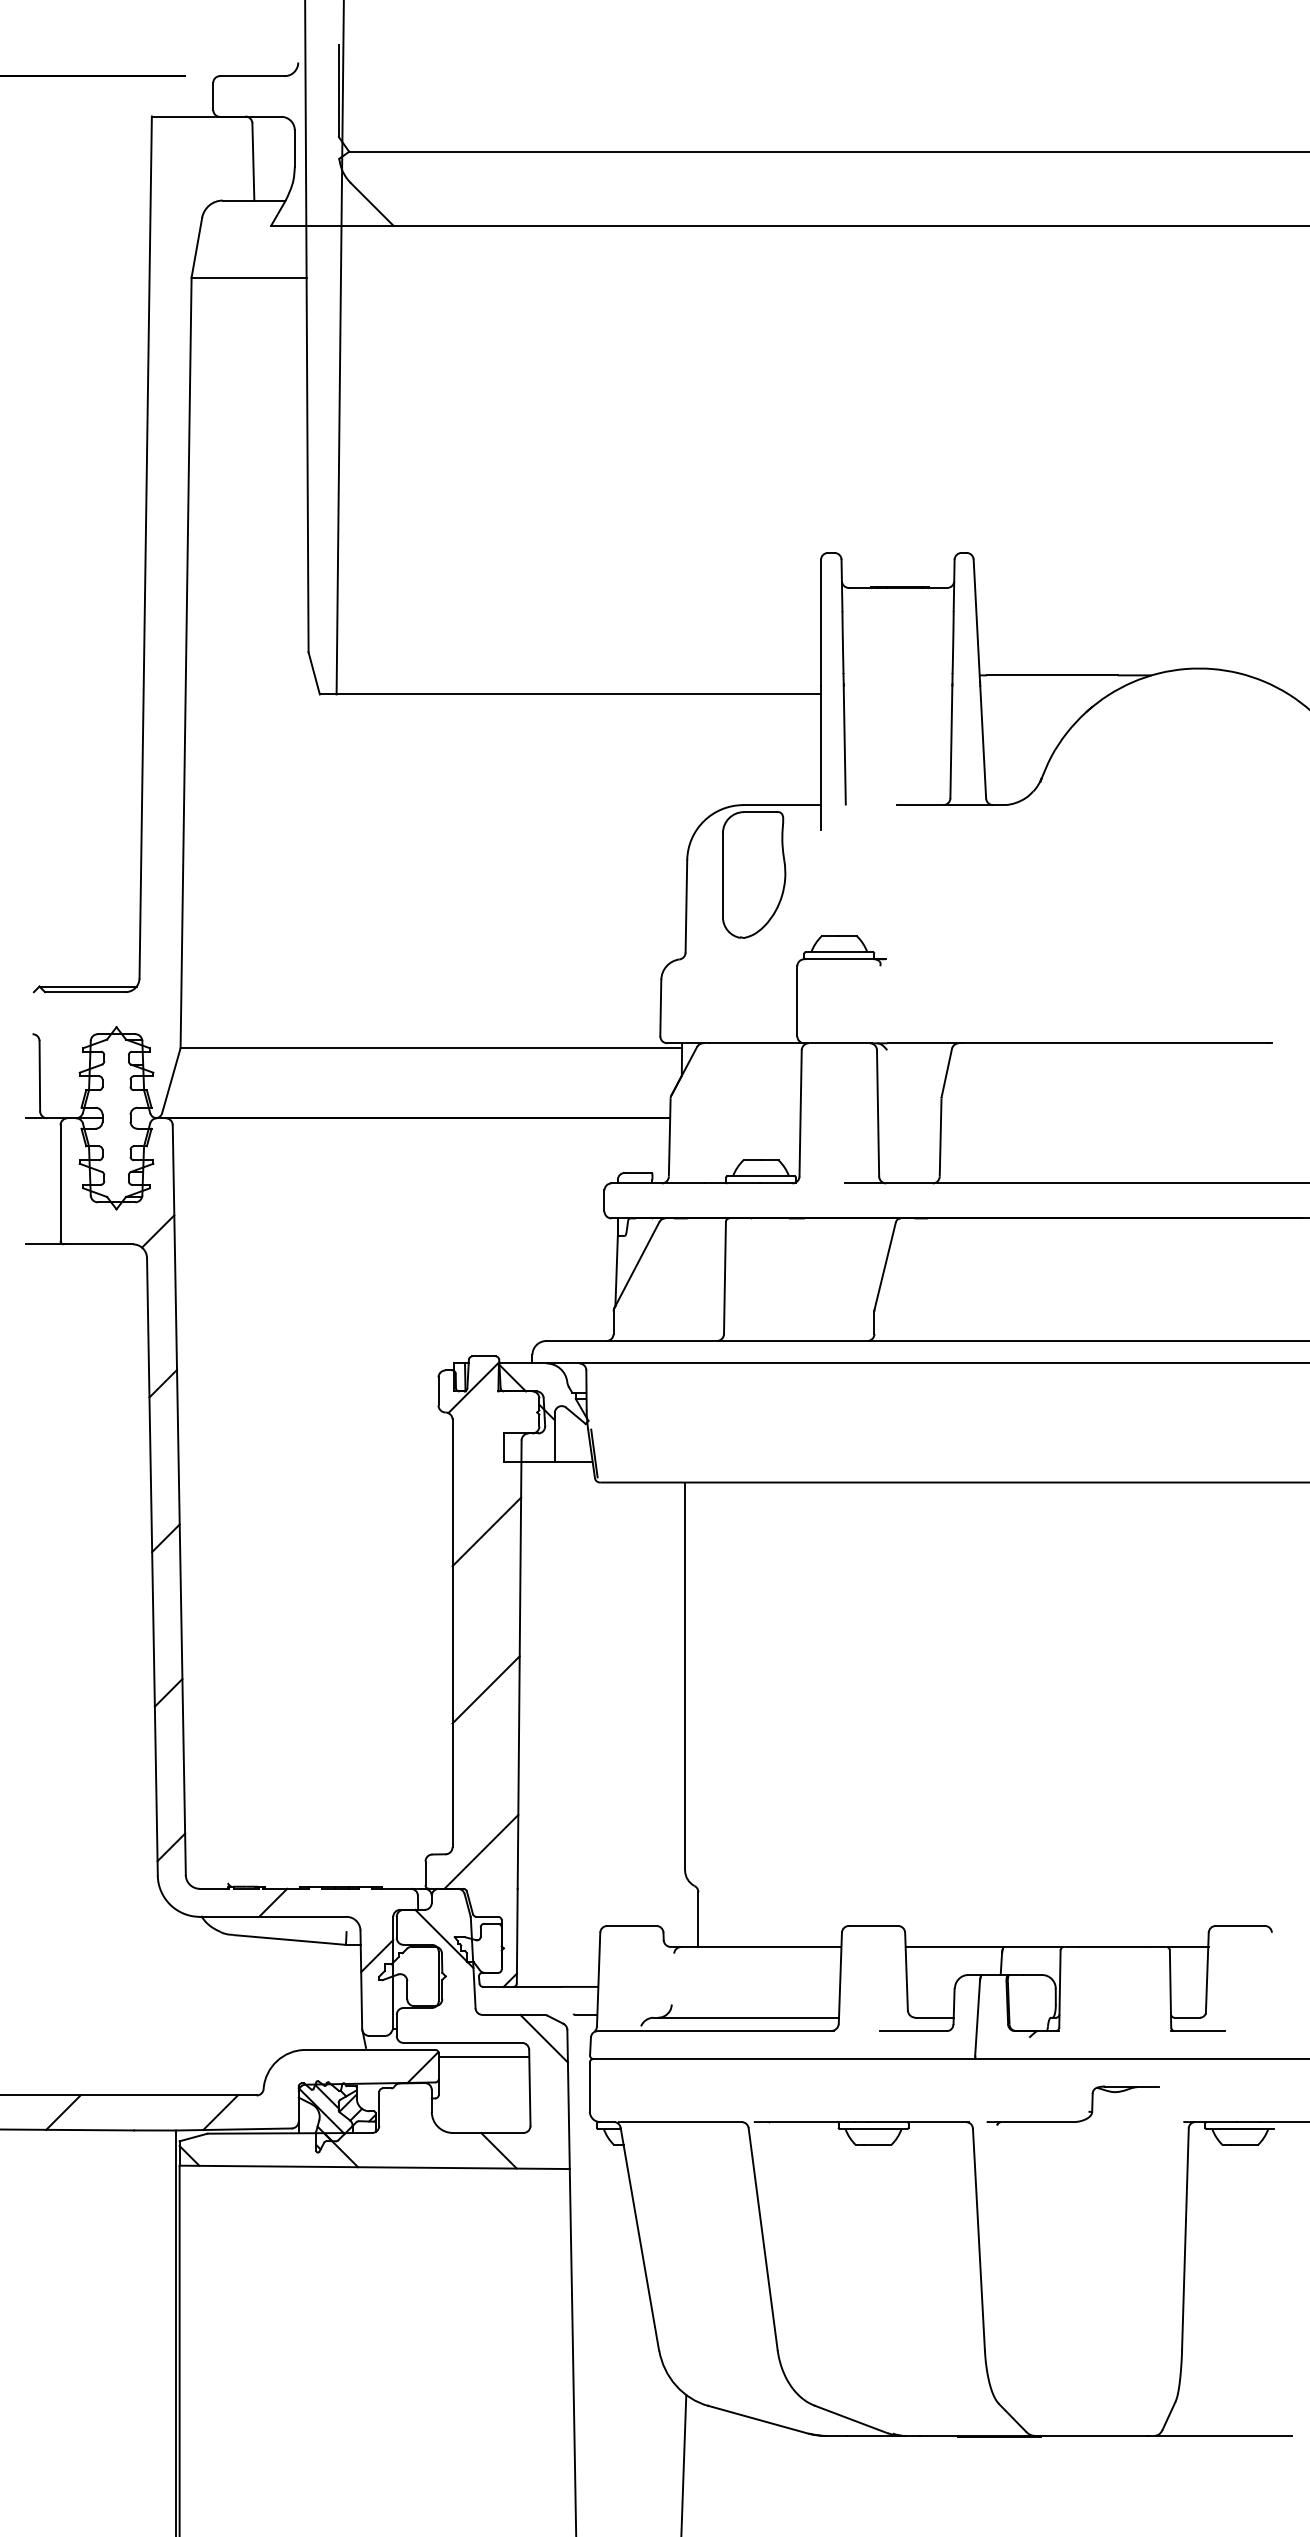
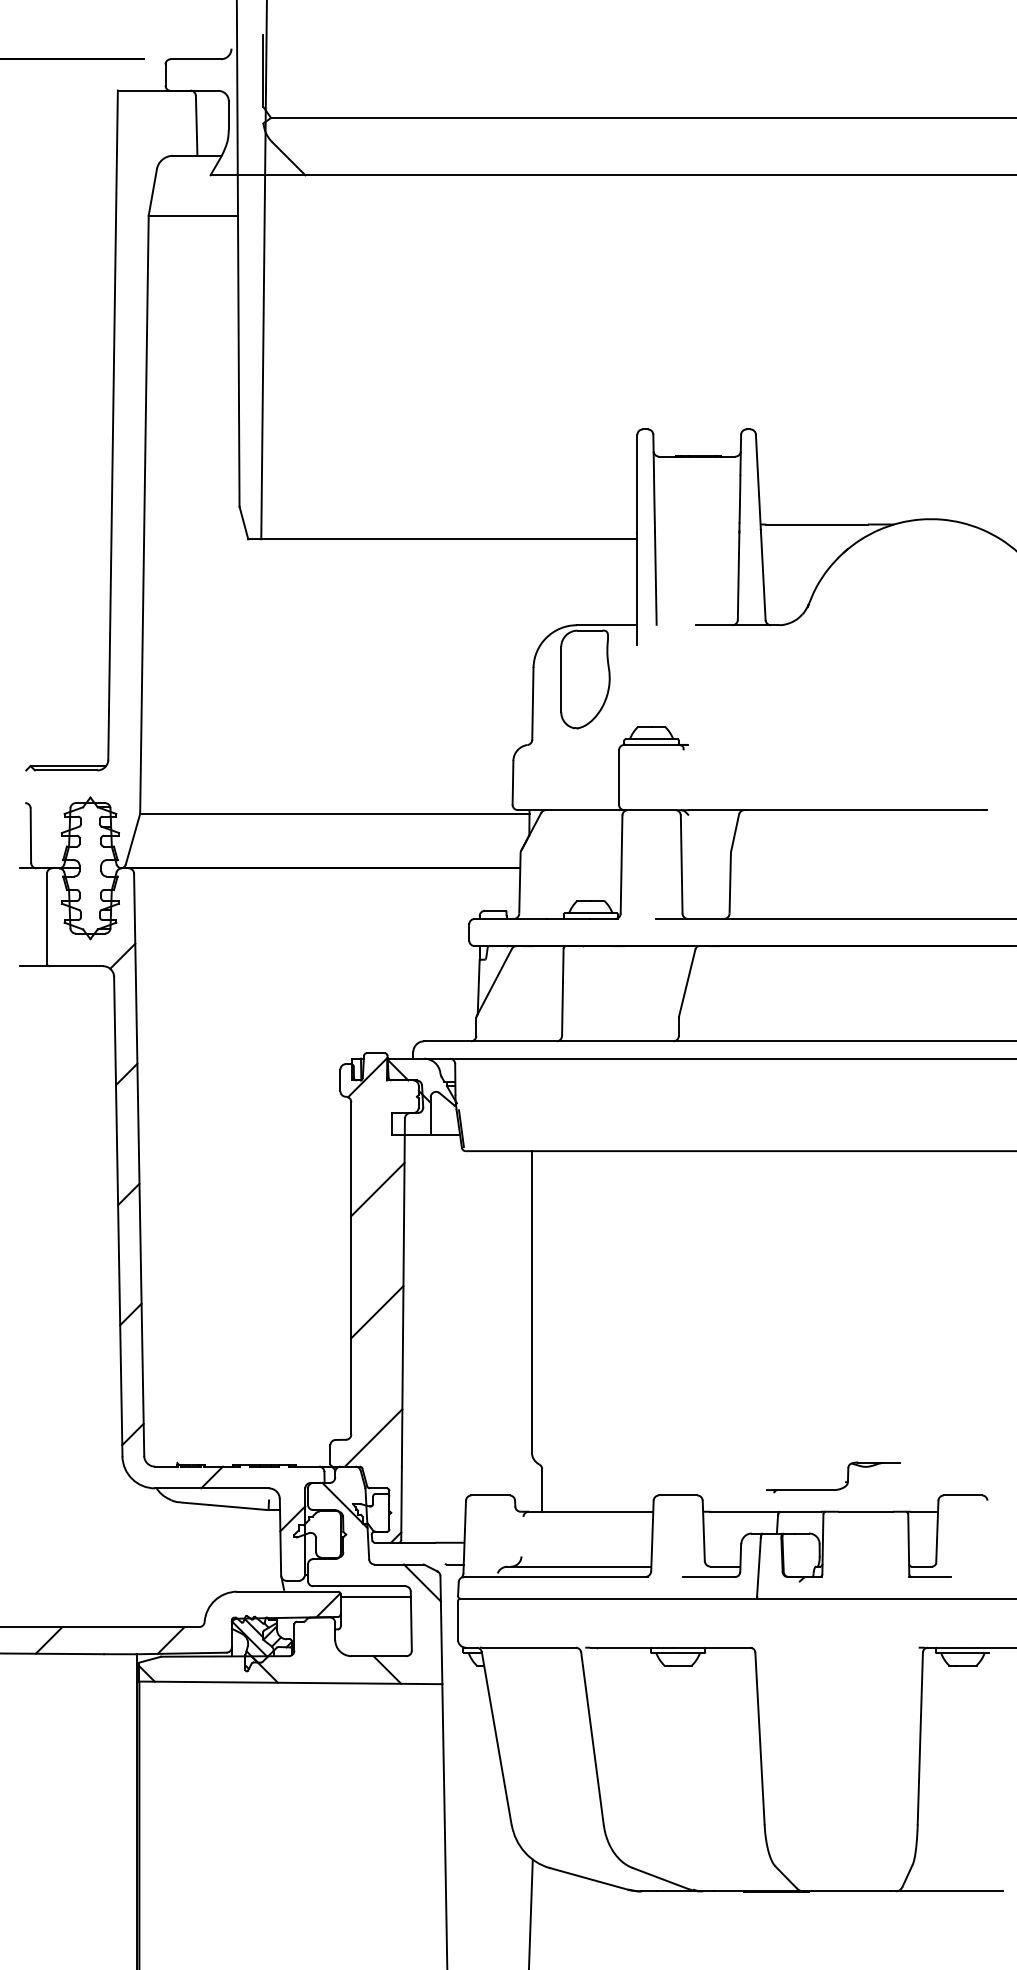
part: (1077, 2120) -> (836, 1488), moved

